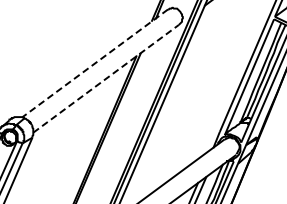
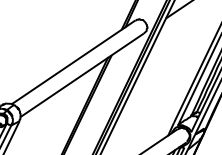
line: (94, 63) -> (73, 62), dashed -> solid
line: (106, 78) -> (82, 75), dashed -> solid

